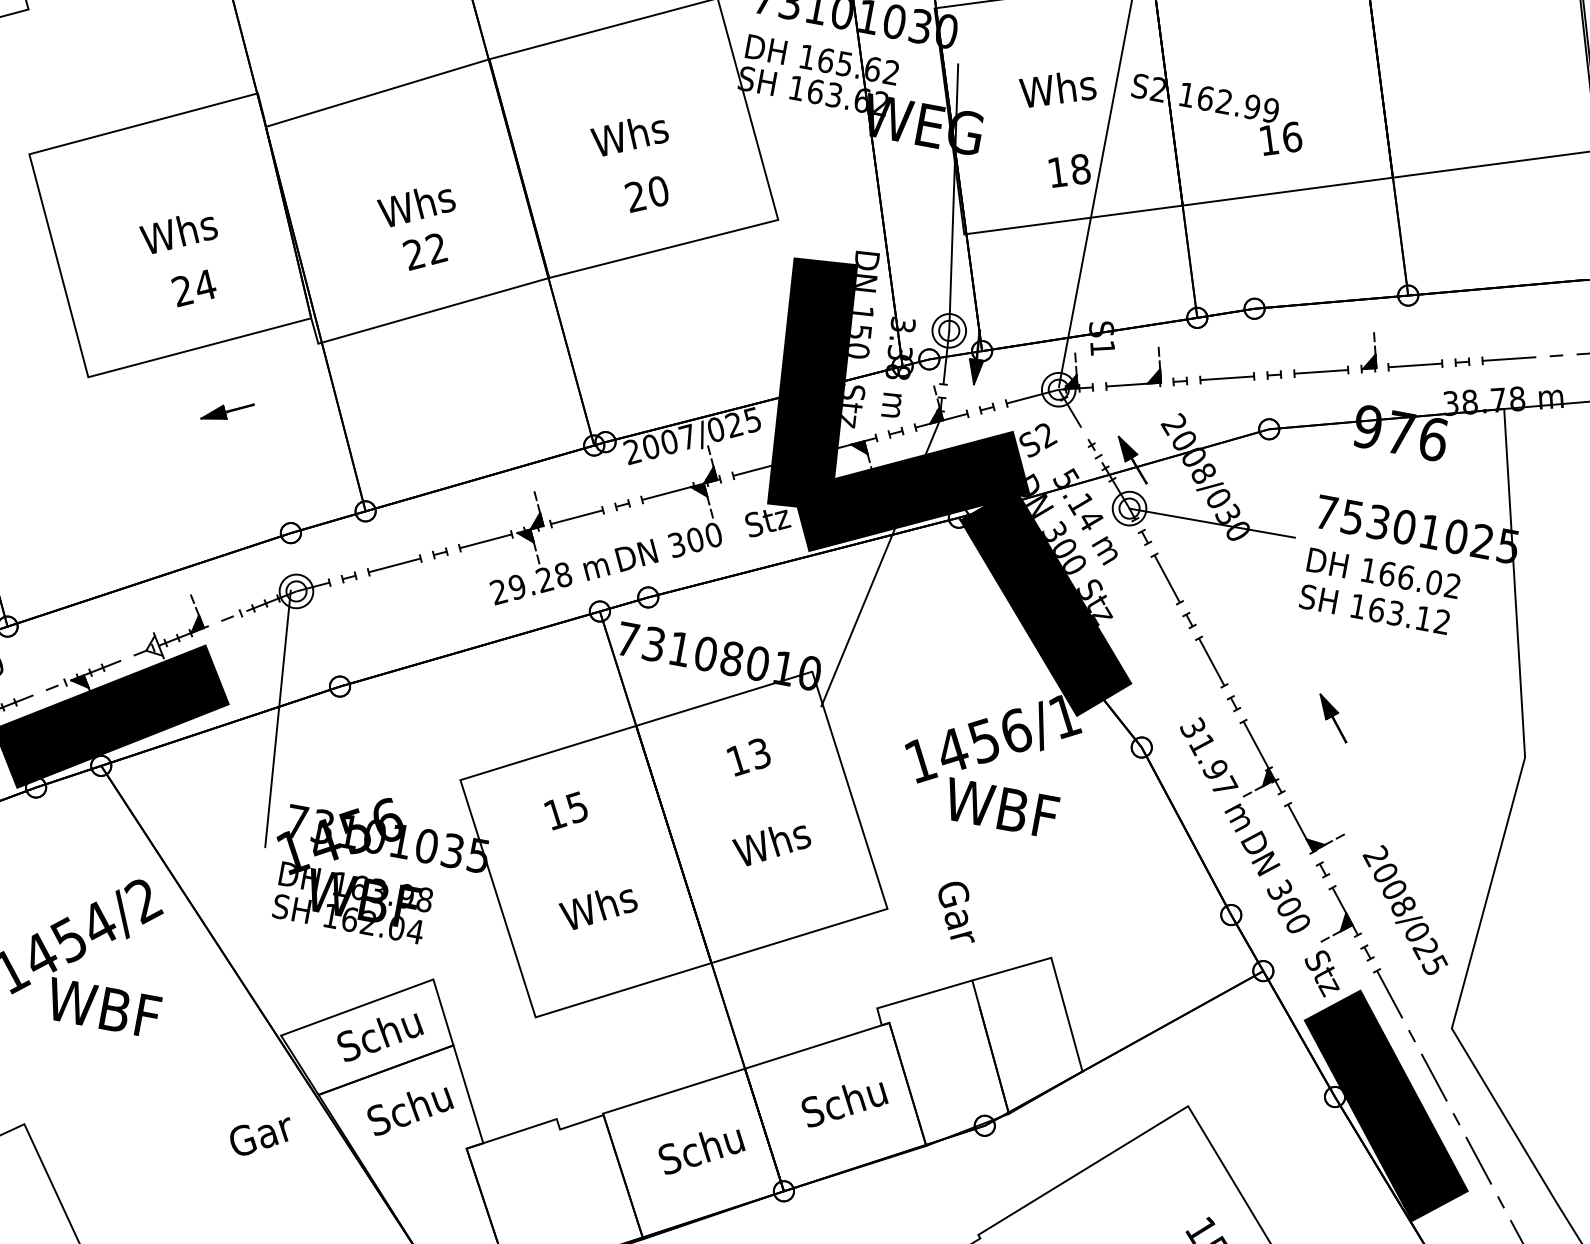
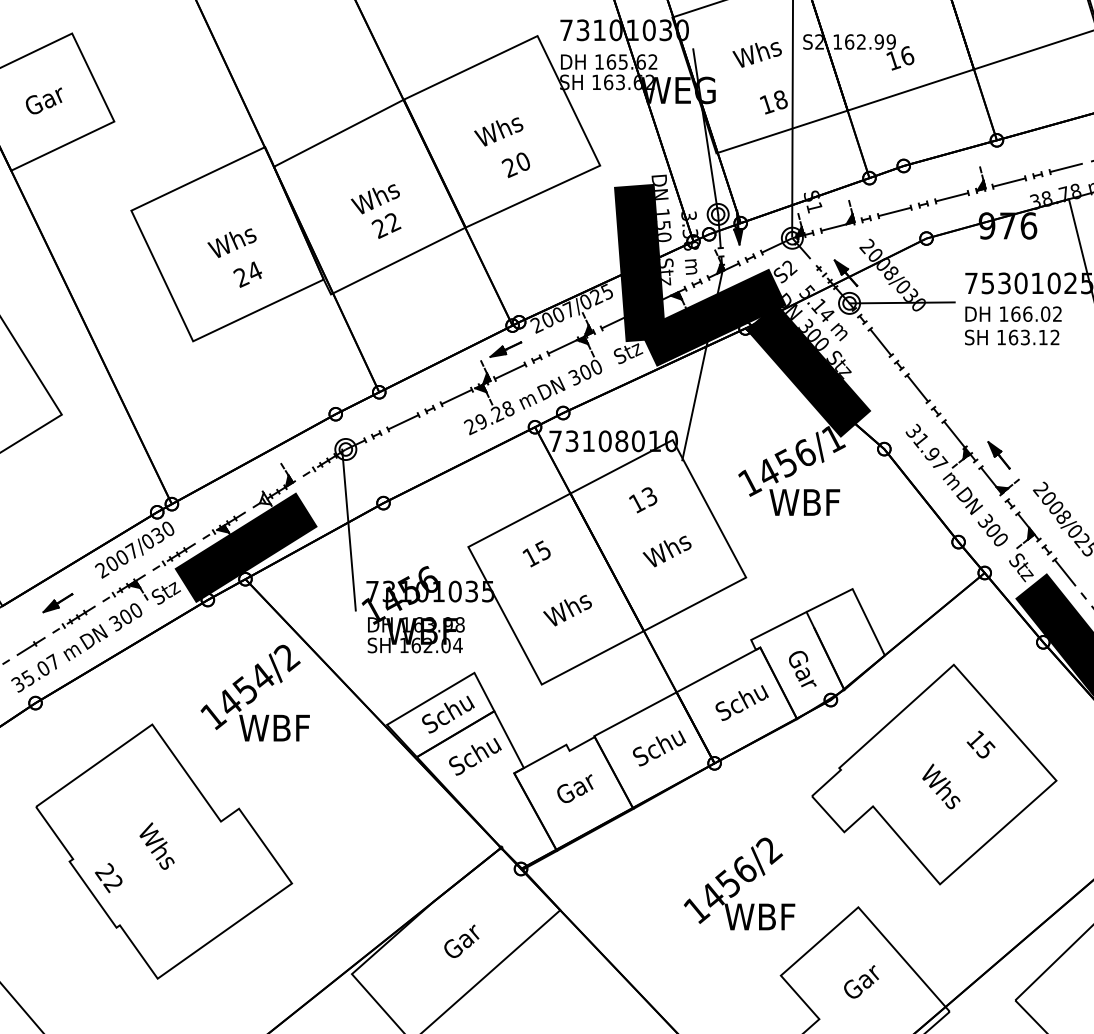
part: (227, 411) -> (505, 349), moved
part: (1332, 718) -> (998, 455), moved
text: (957, 910) -> (802, 668), moved
text: (260, 1135) -> (575, 788), moved

